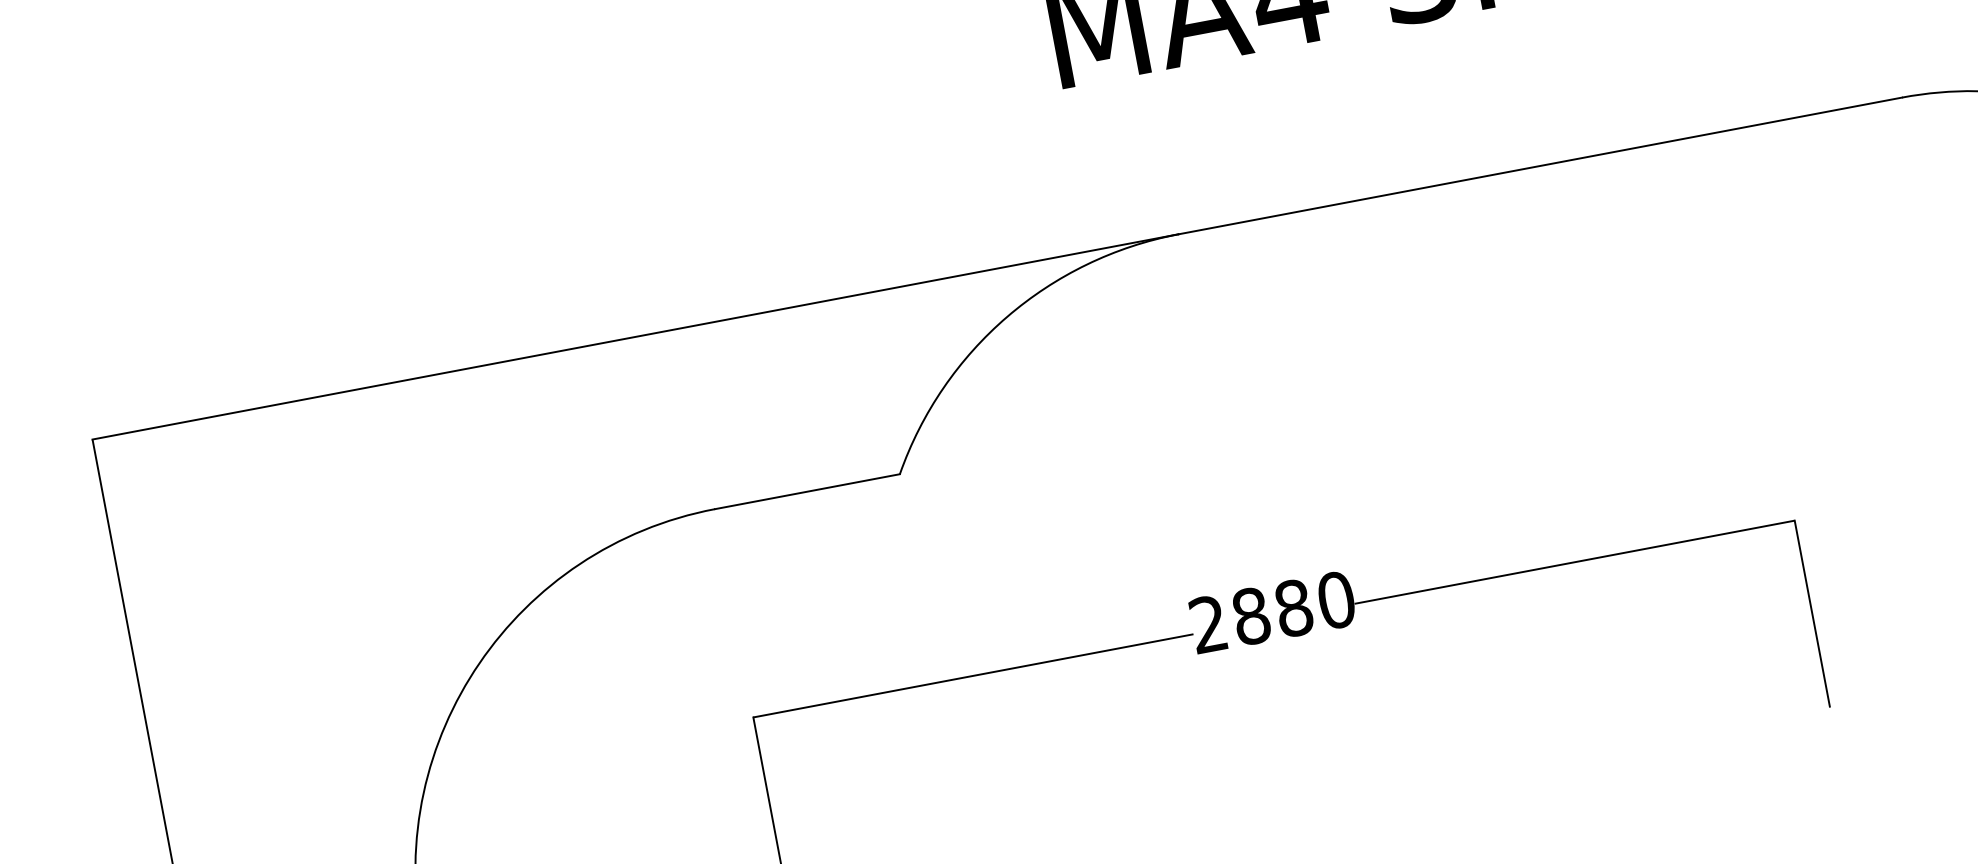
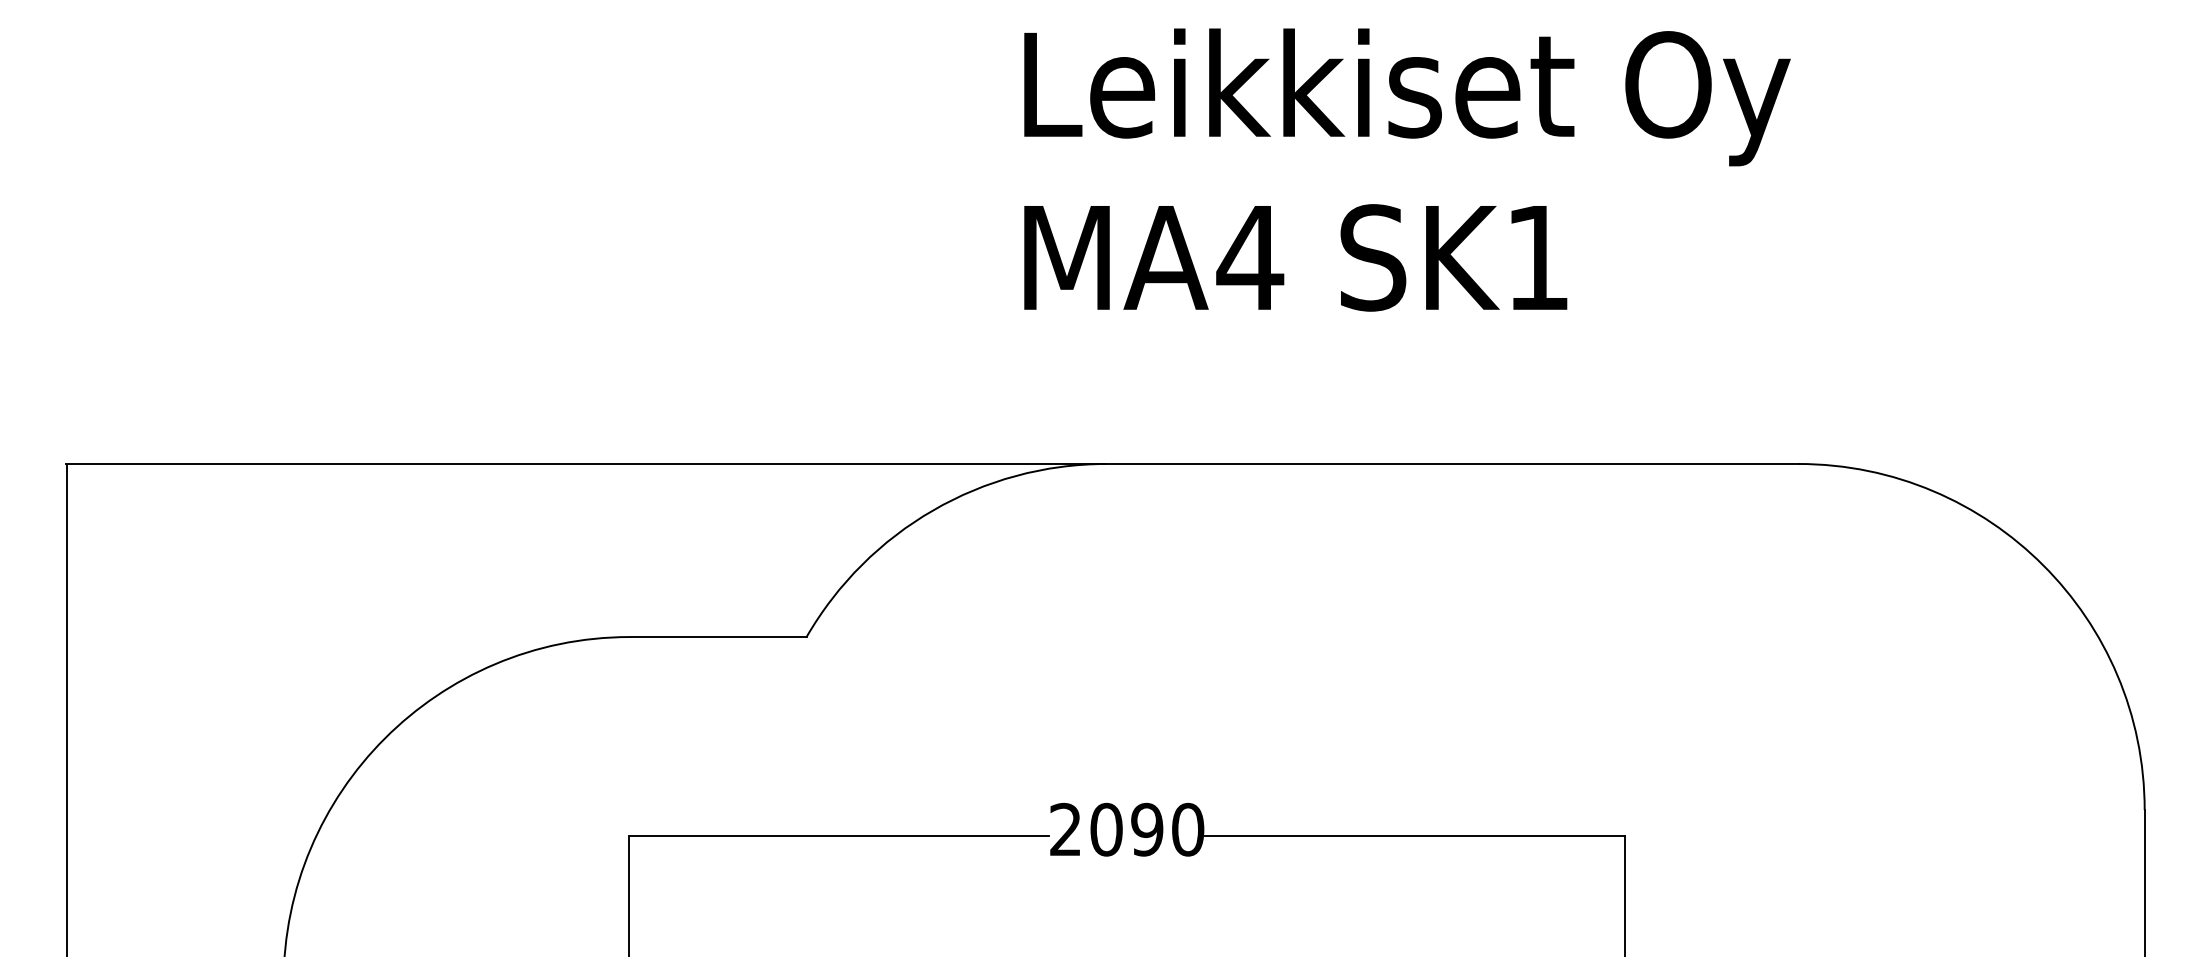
text: (1272, 612) -> (1126, 829), 2880 -> 2090

